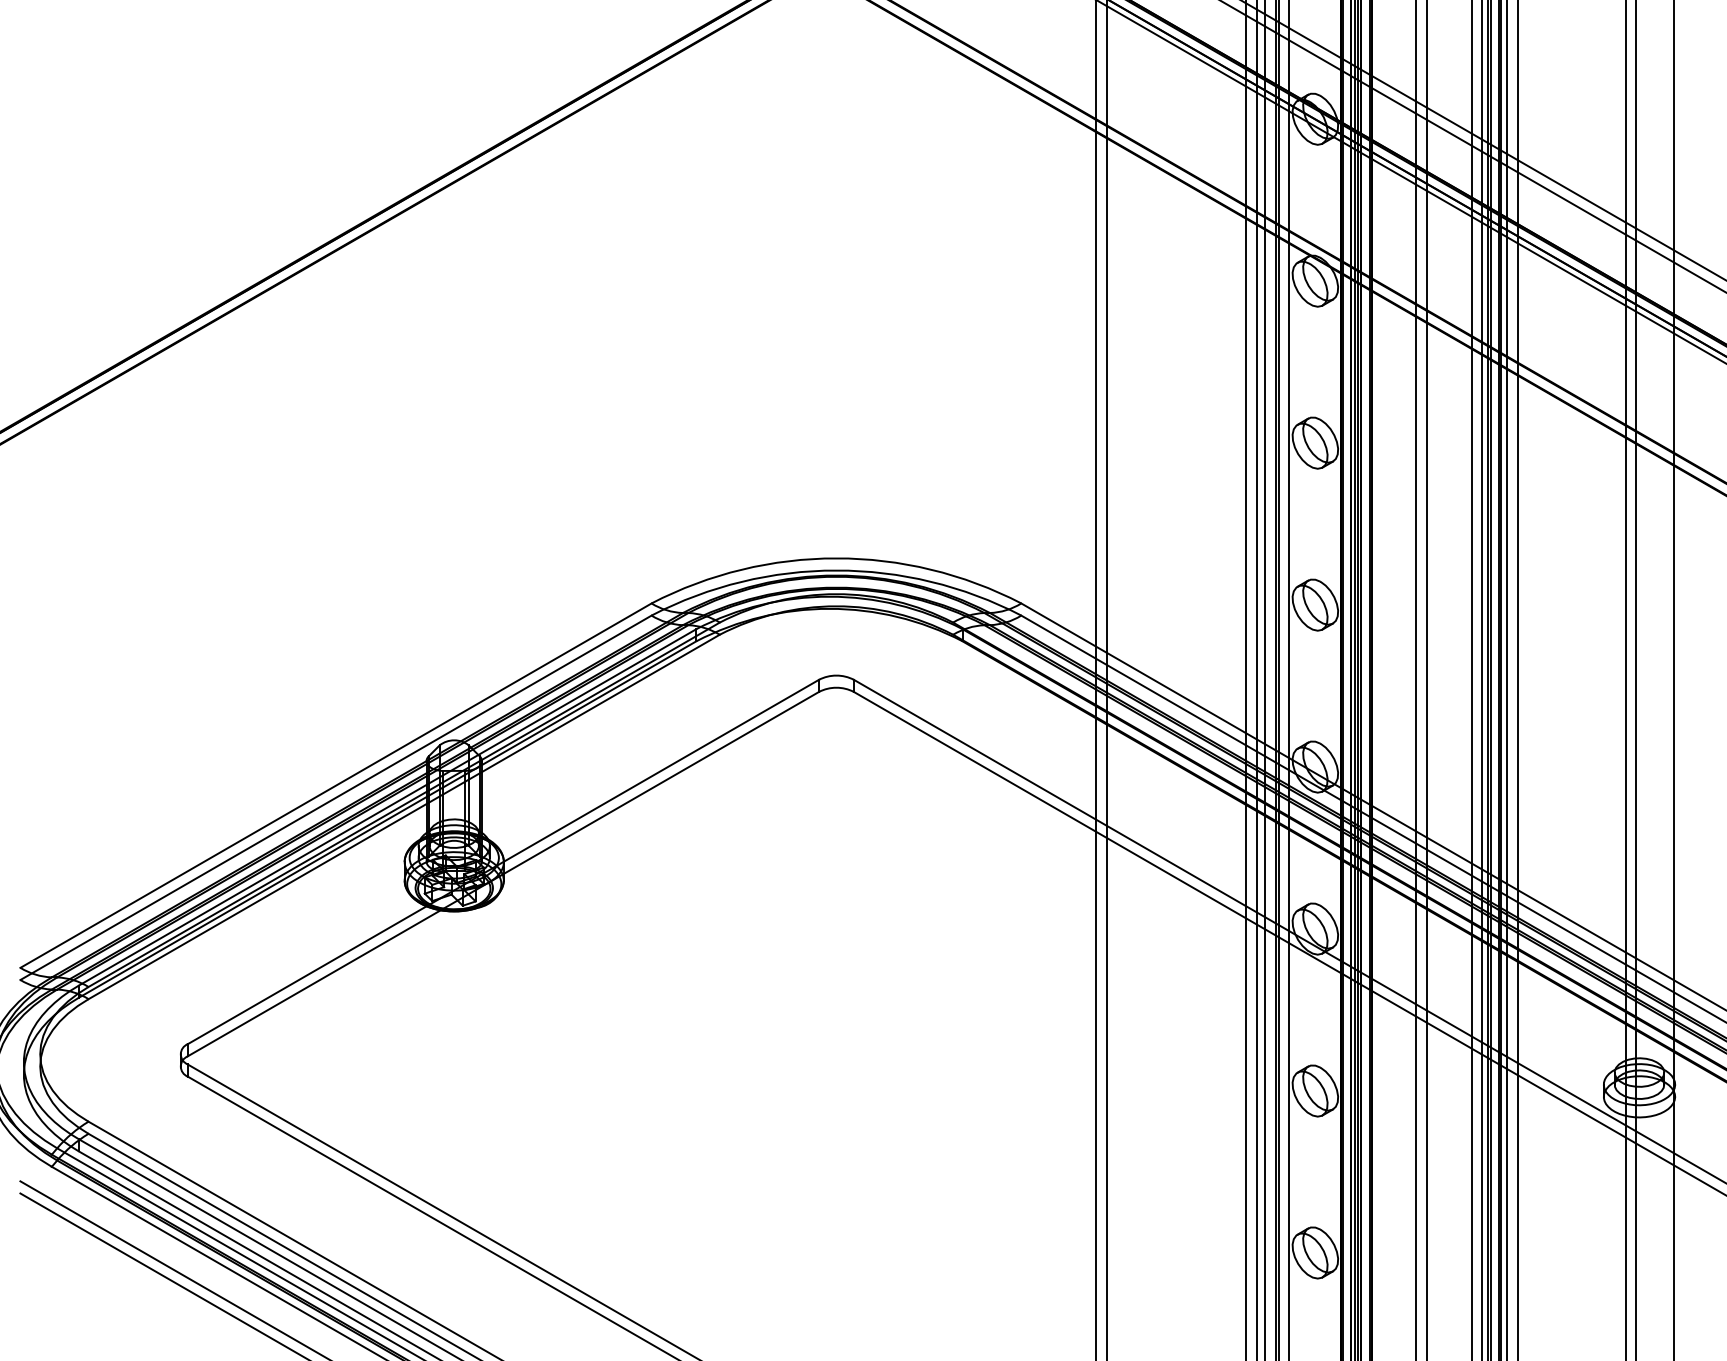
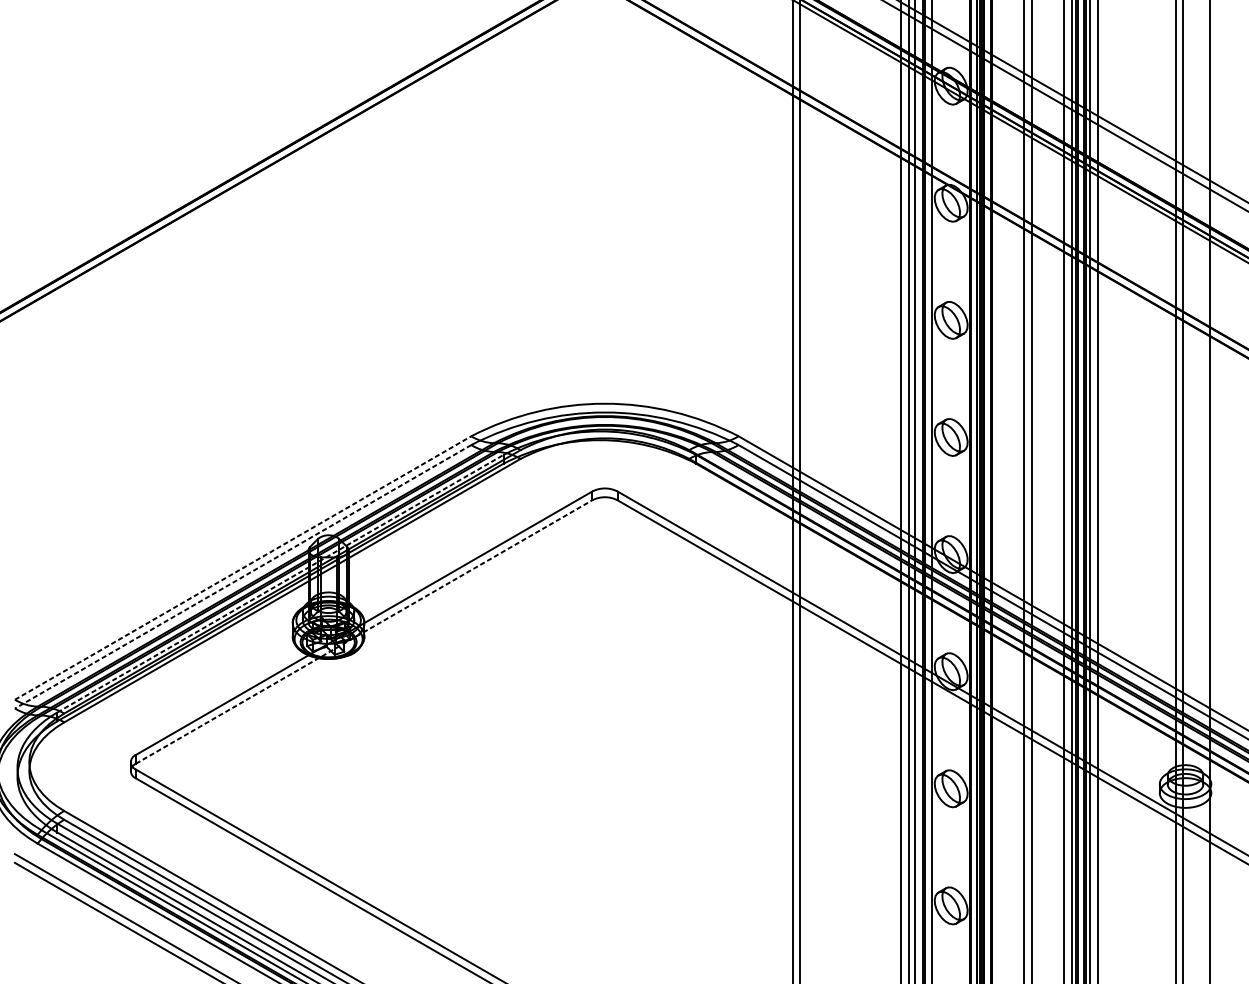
line: (336, 785) -> (243, 567), solid -> dashed
line: (335, 798) -> (242, 577), solid -> dashed
line: (388, 807) -> (281, 583), solid -> dashed
line: (503, 873) -> (364, 631), solid -> dashed

